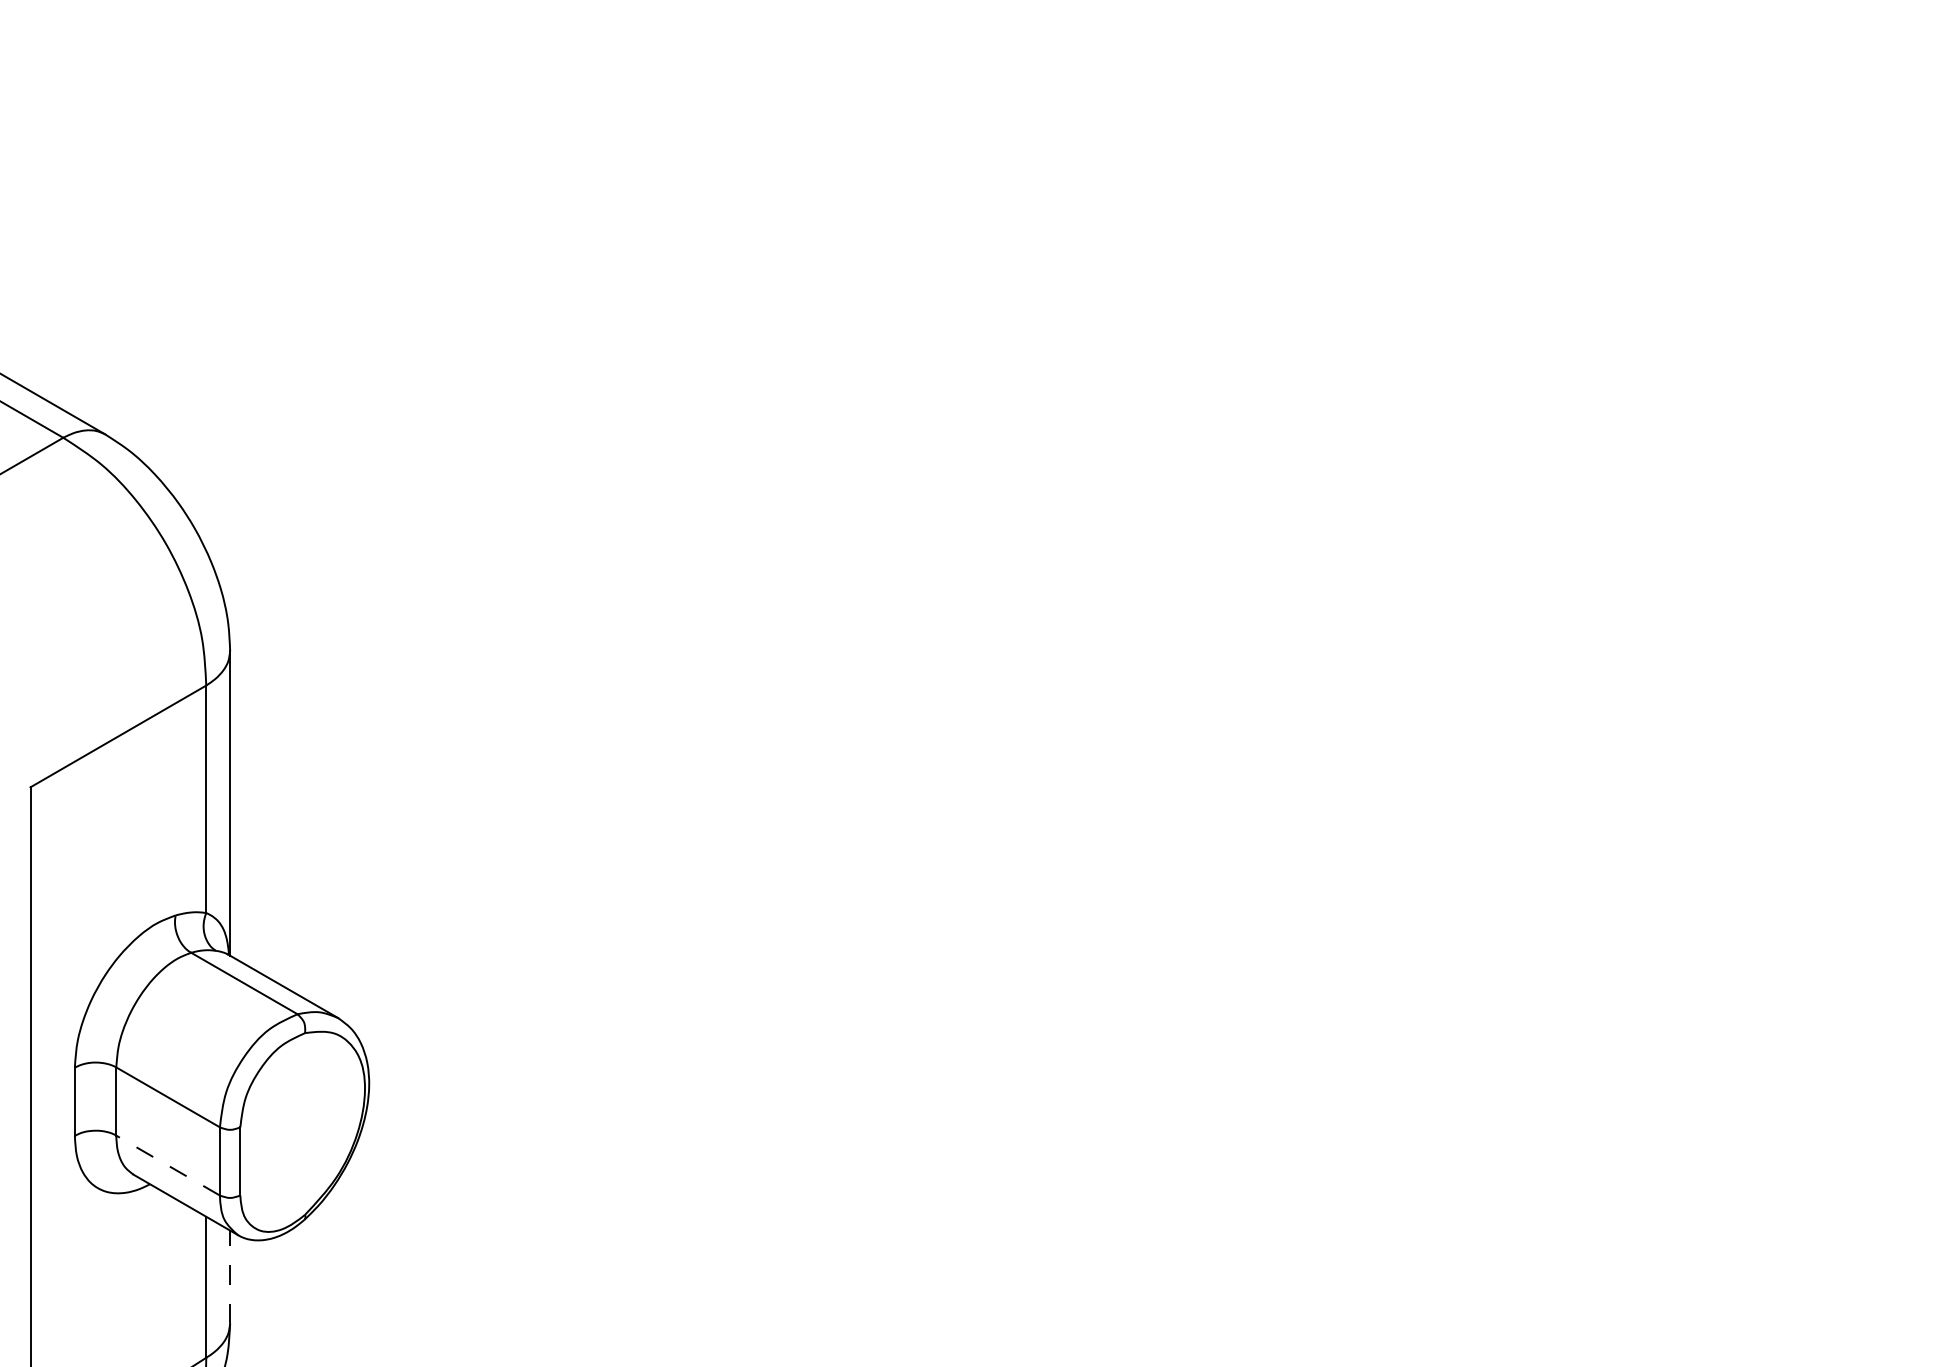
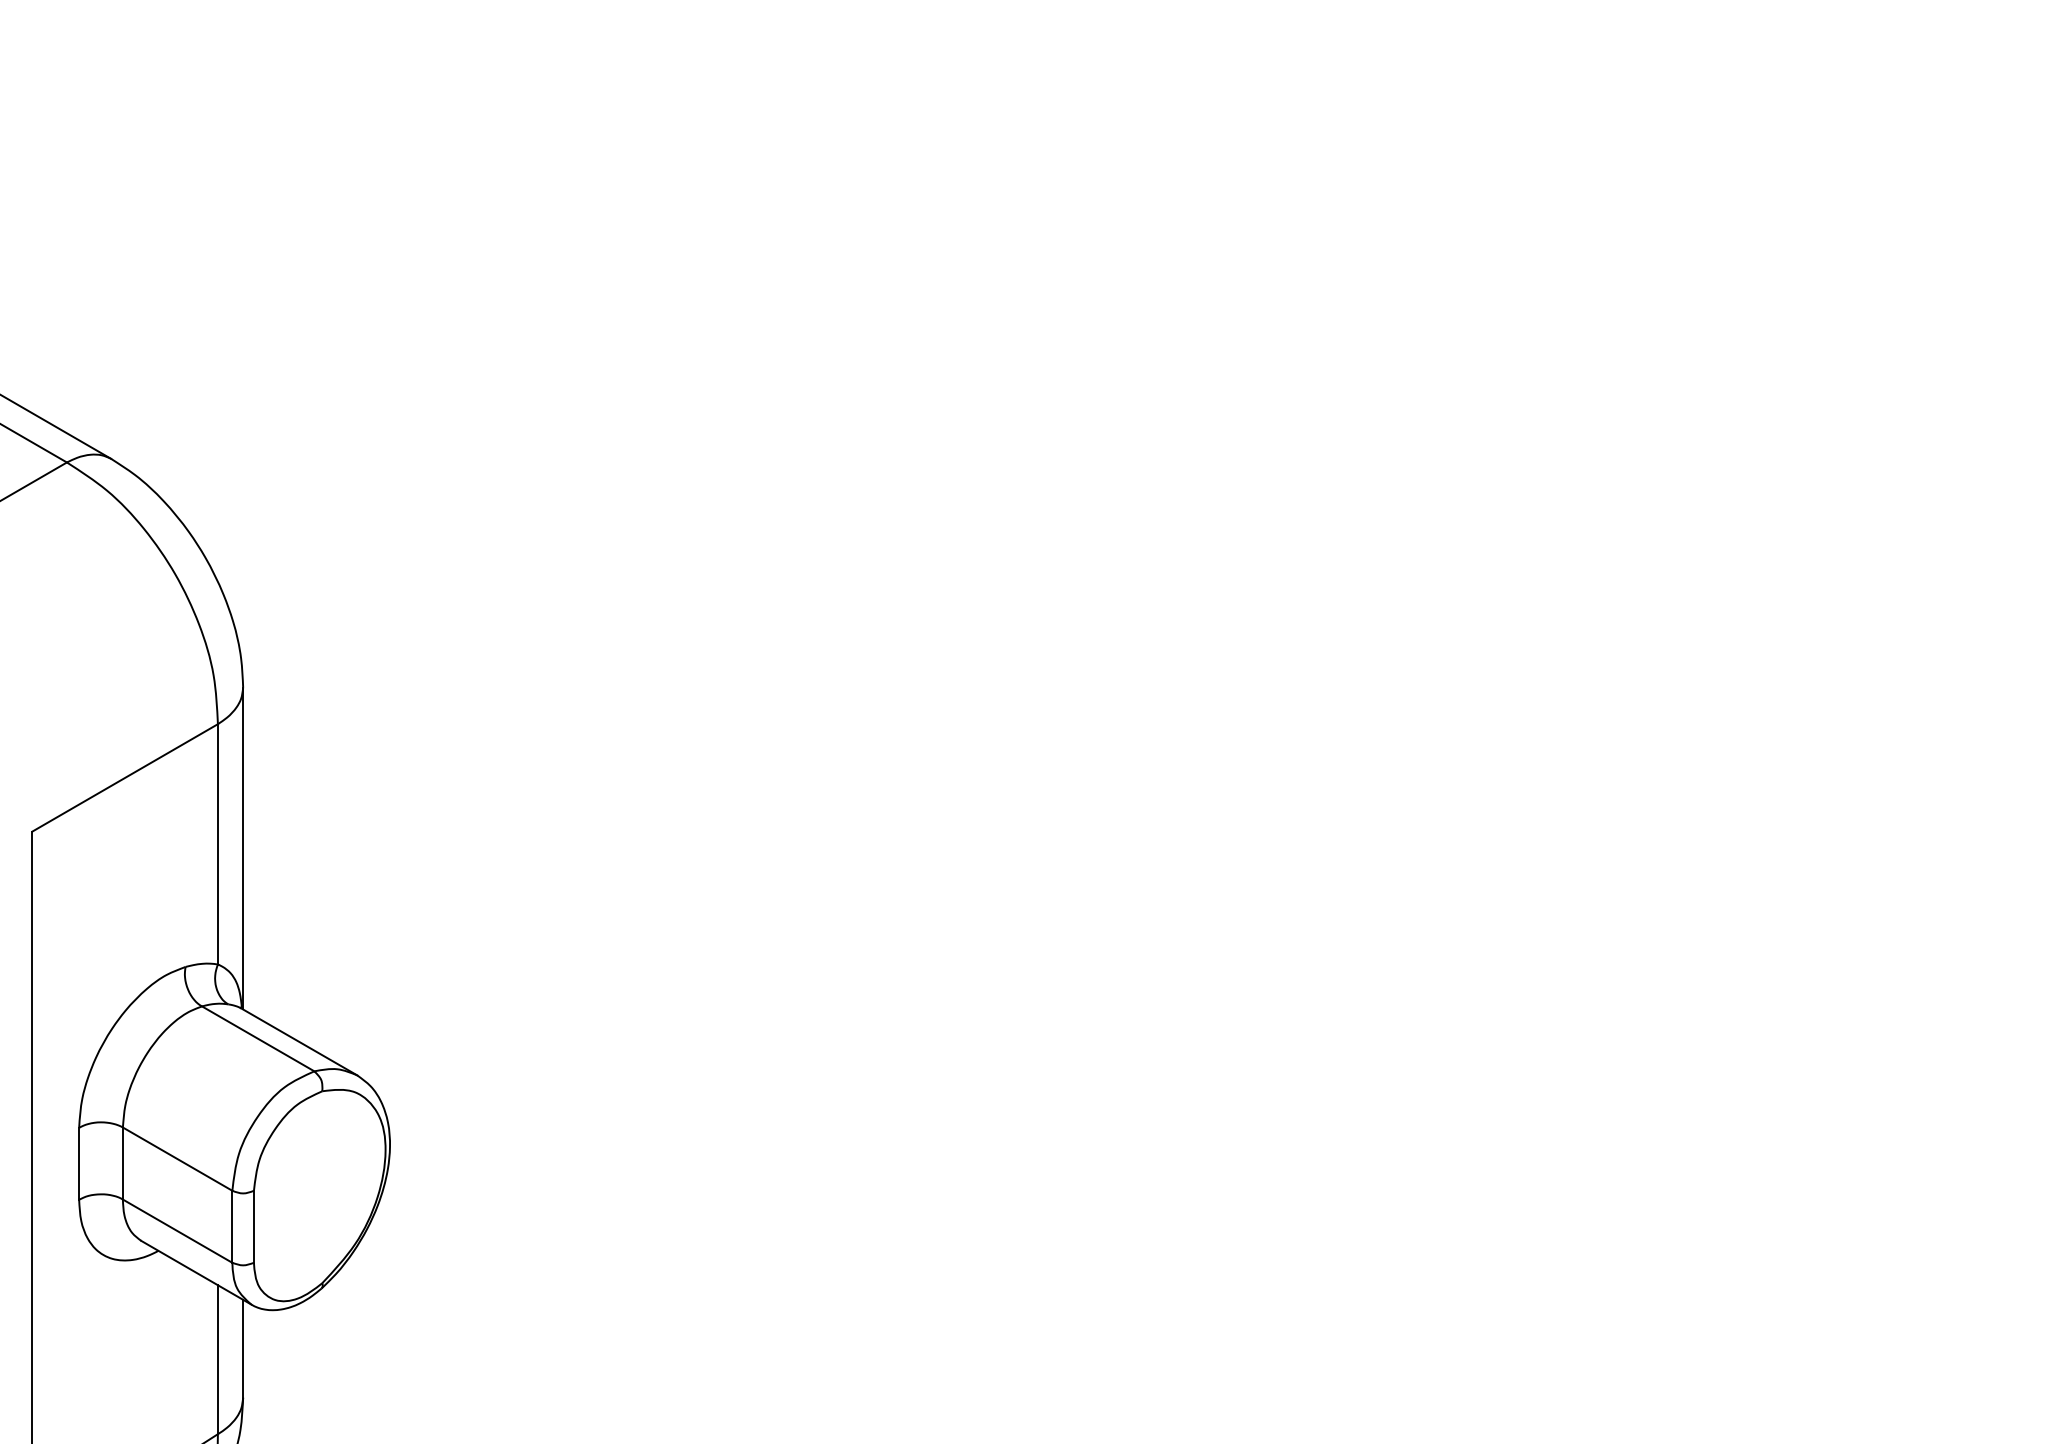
line: (168, 1165) -> (178, 1231), dashed -> solid
line: (230, 1276) -> (243, 1348), dashed -> solid

